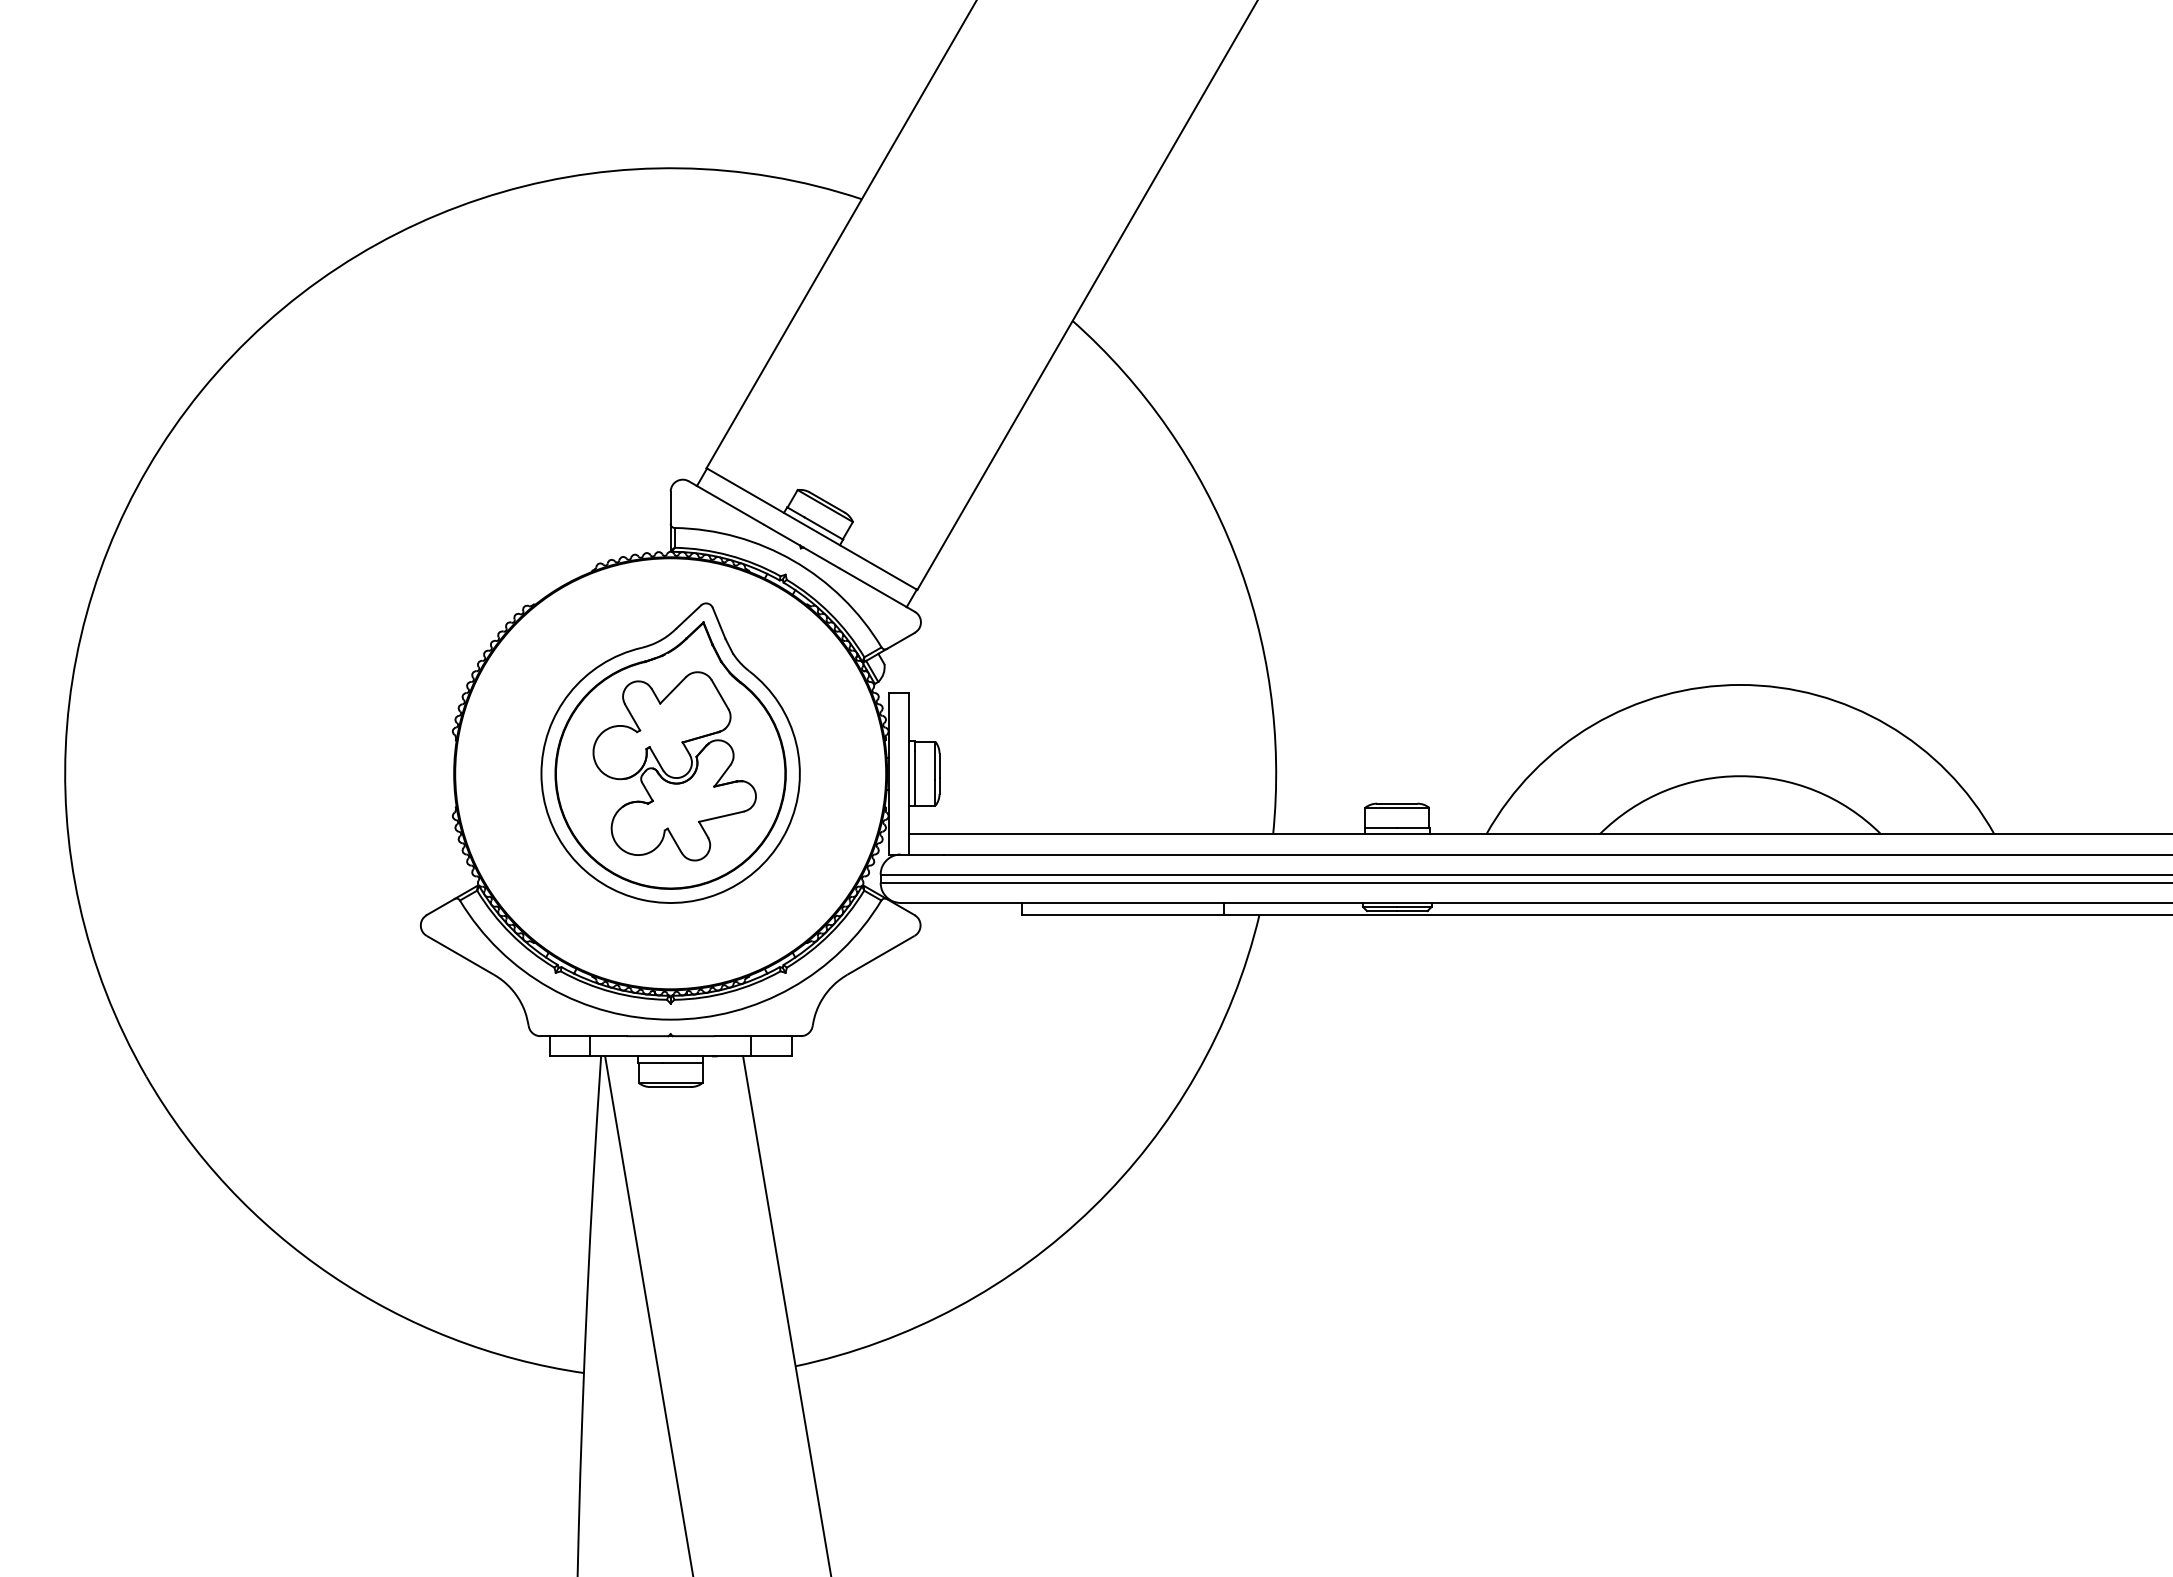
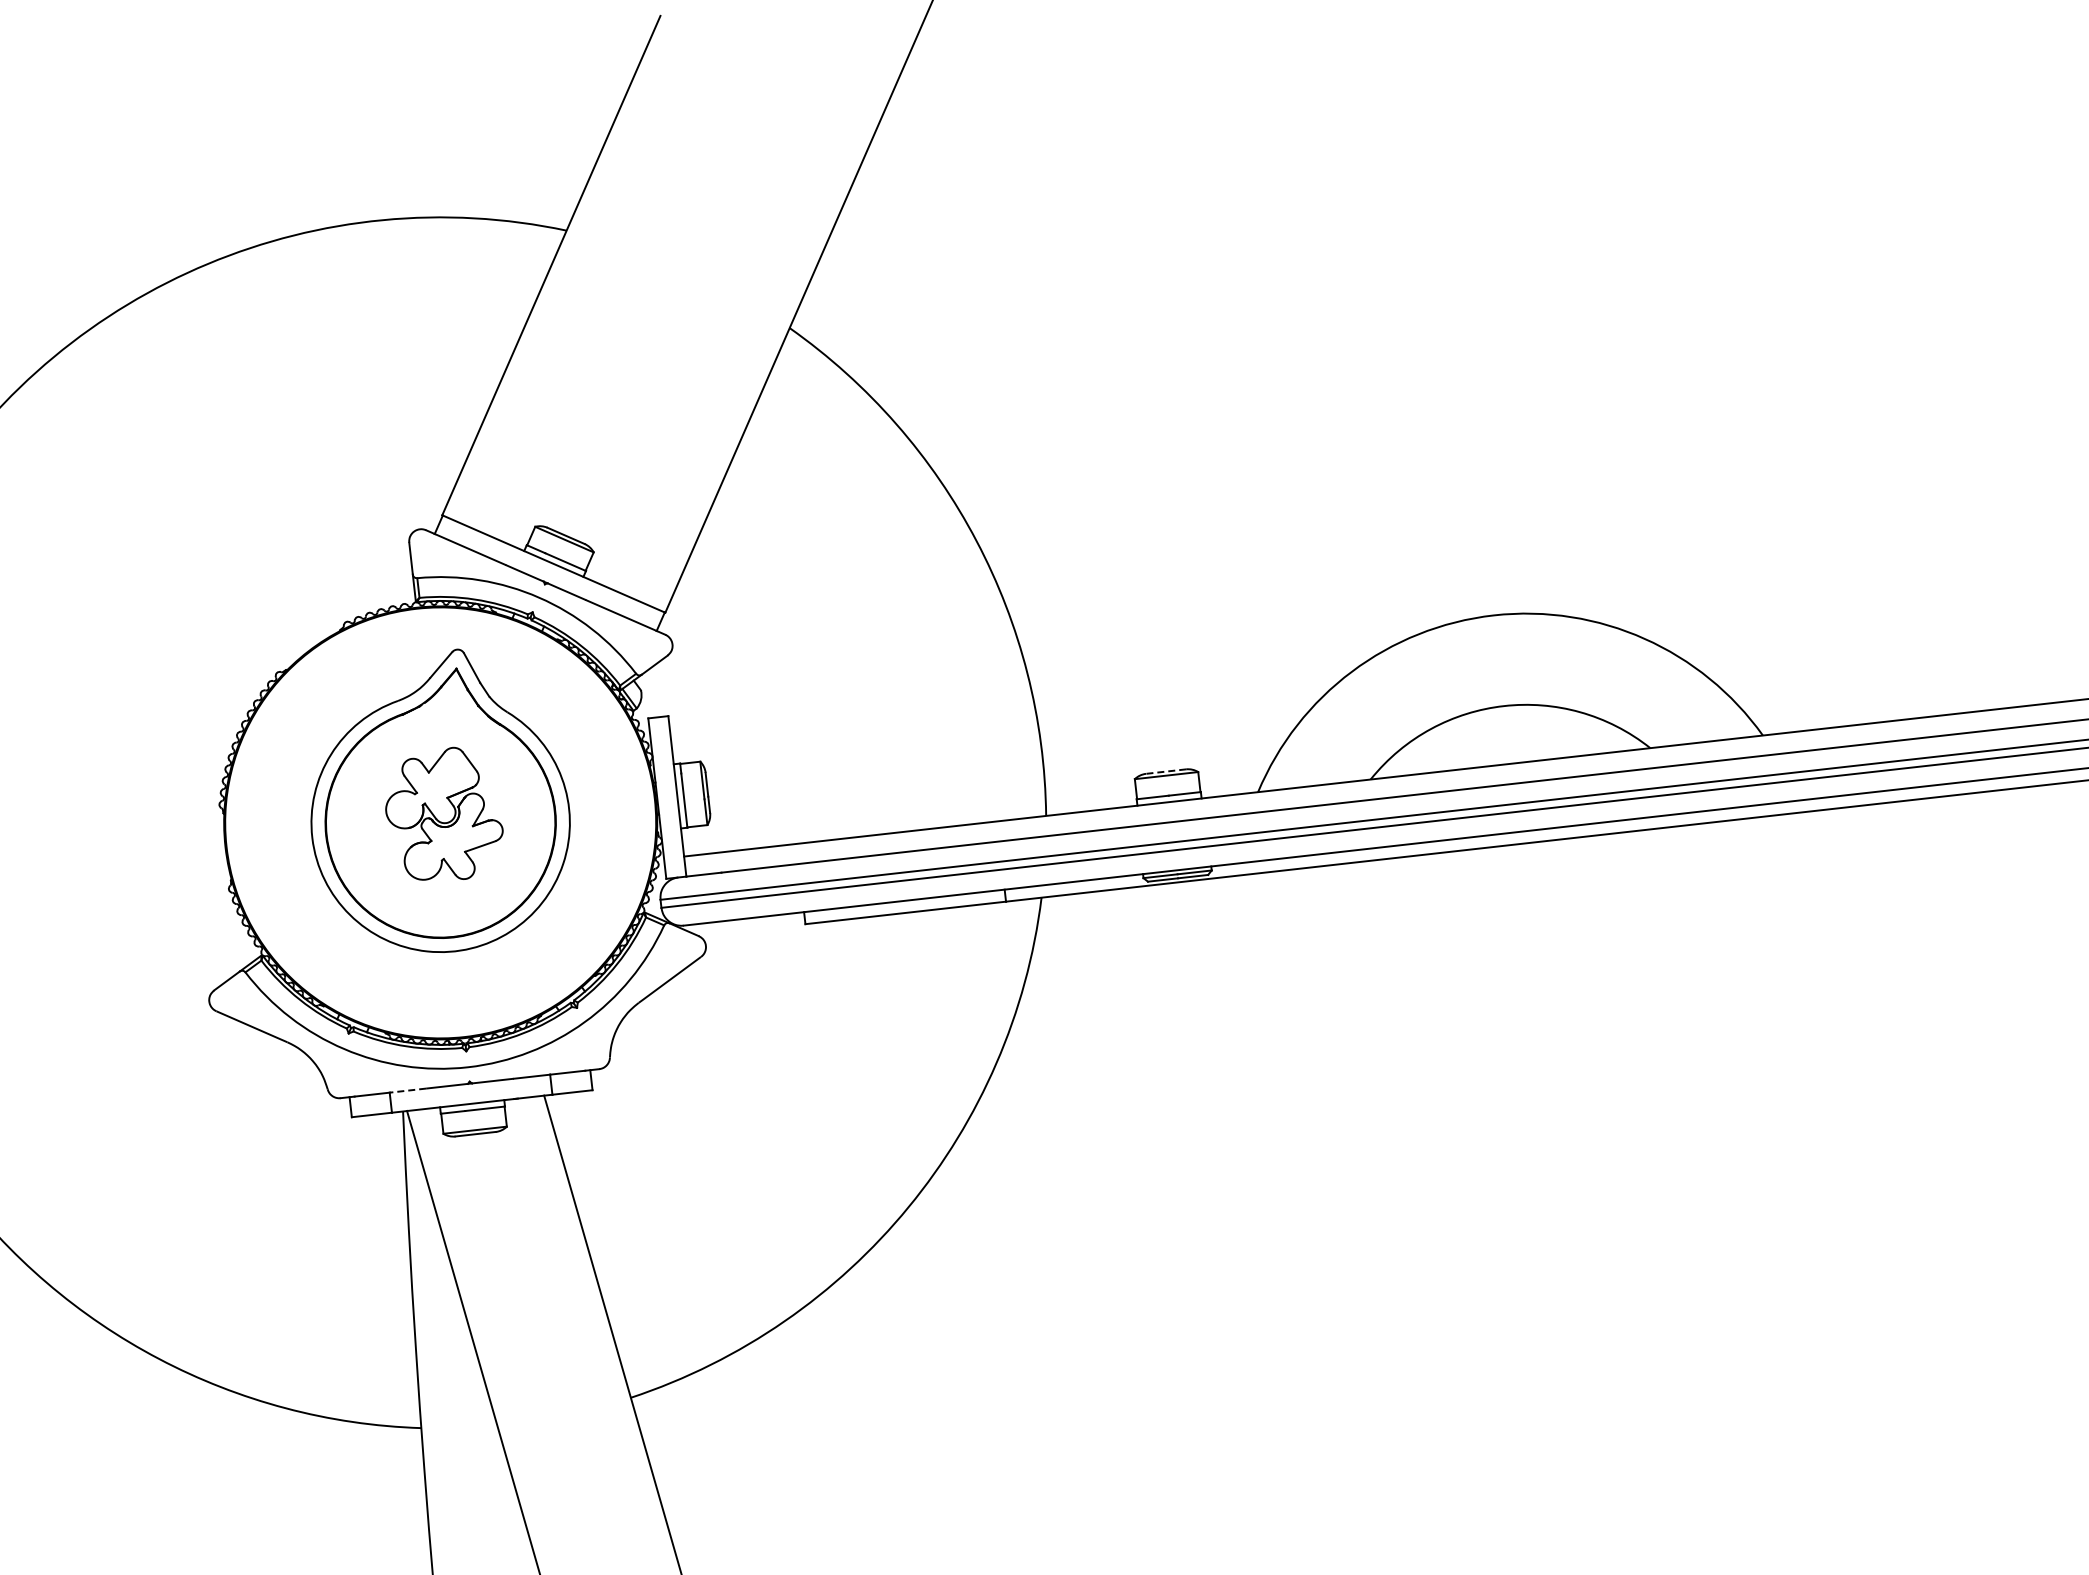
part: (674, 766) -> (443, 815), size x0.7
line: (1396, 803) -> (1165, 771), solid -> dashed
line: (607, 1036) -> (407, 1091), solid -> dashed

